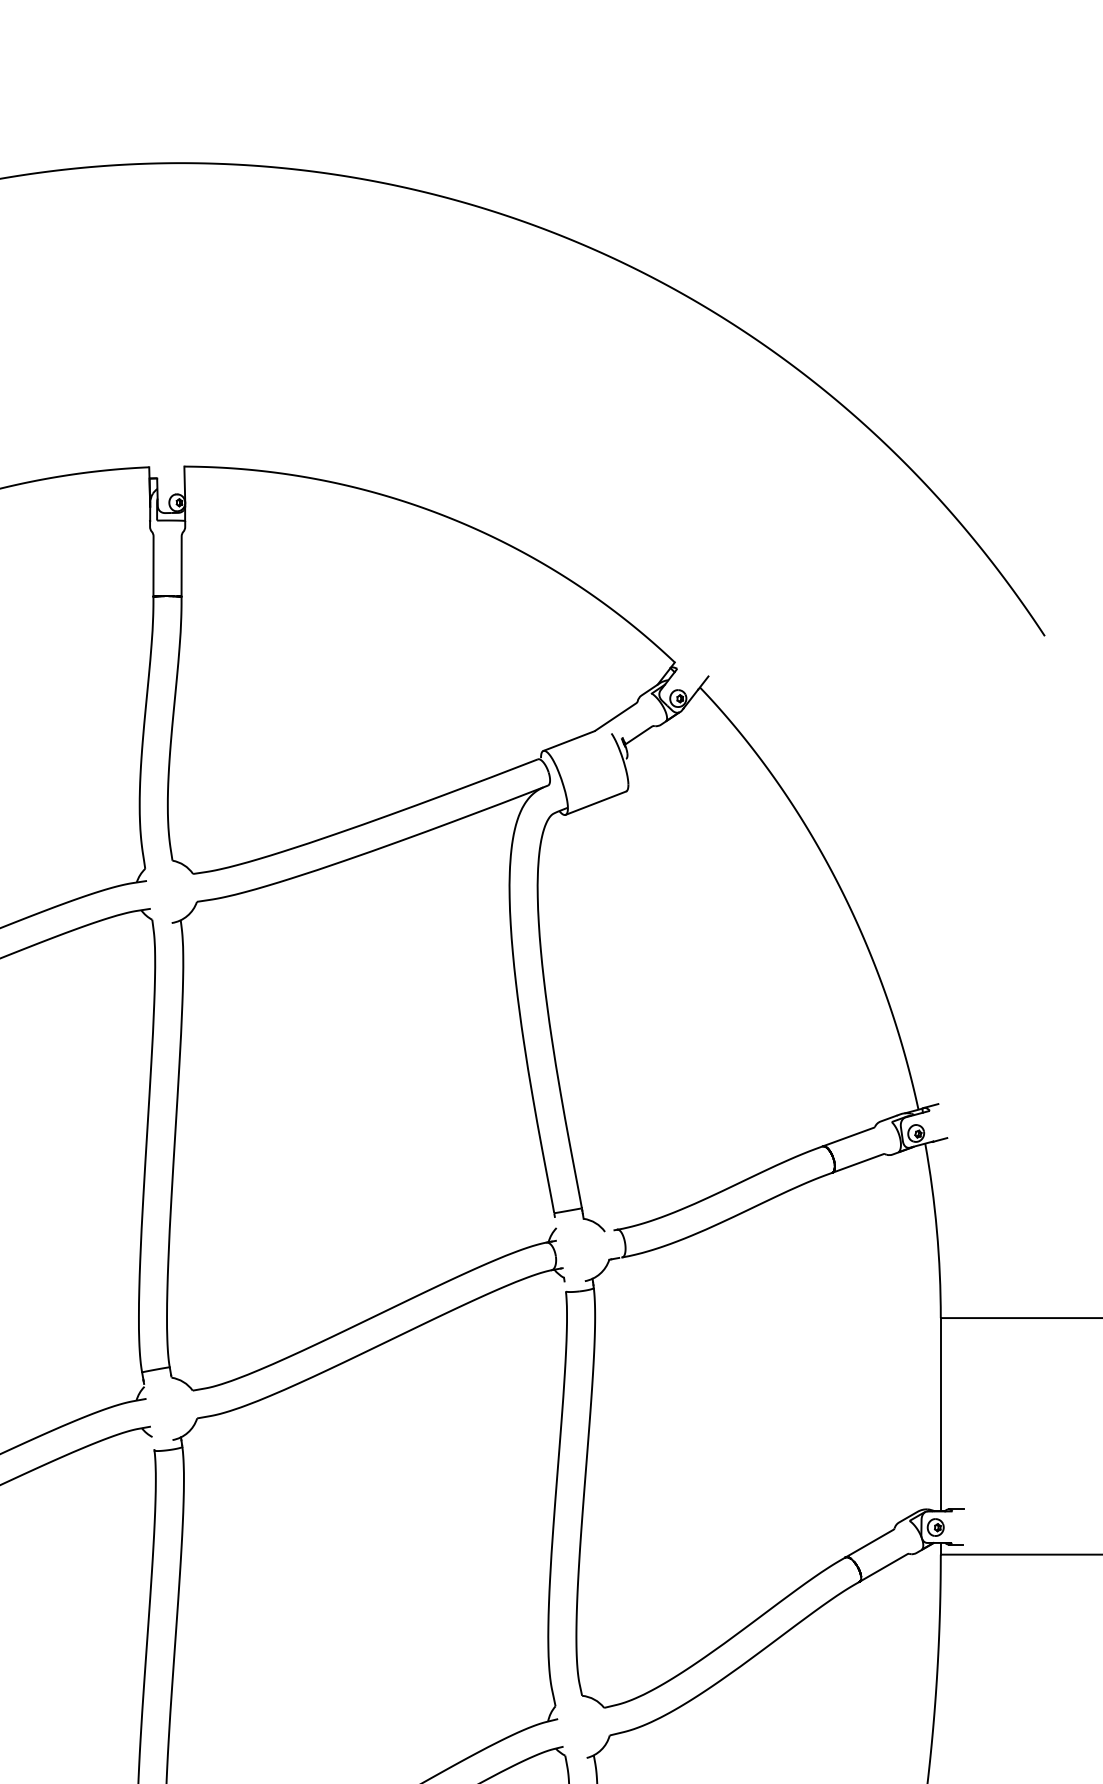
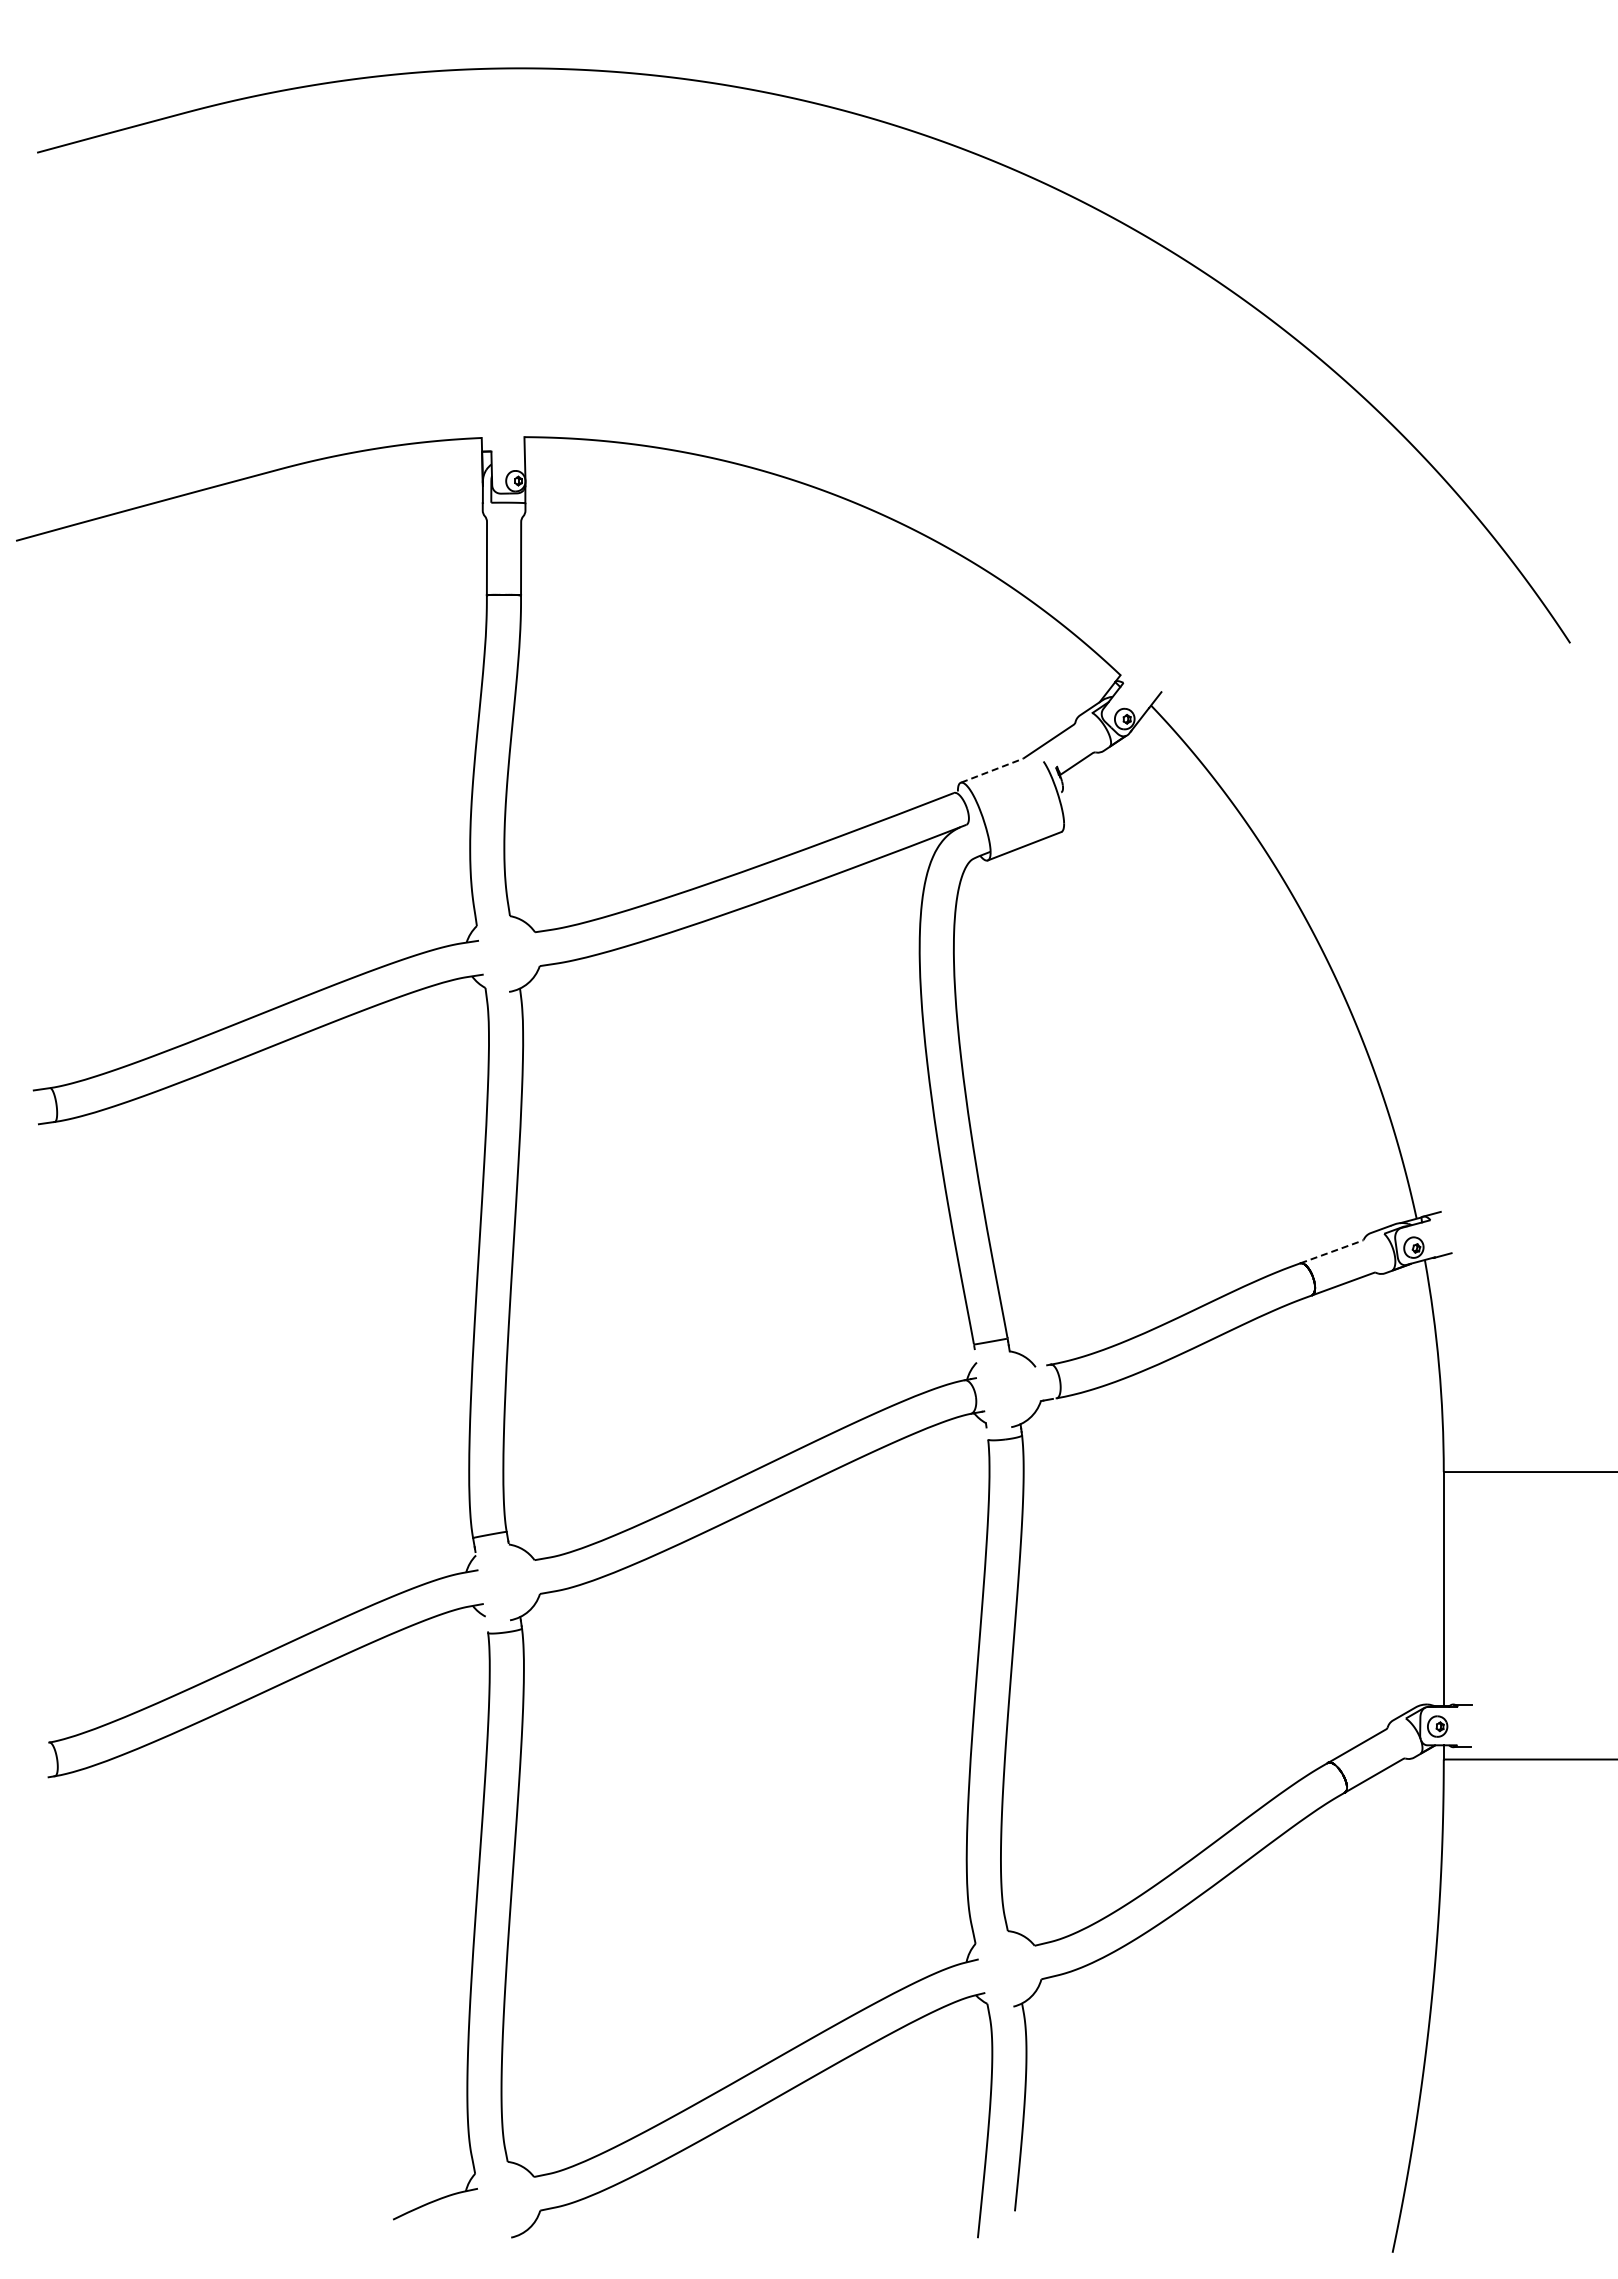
line: (569, 740) -> (992, 770), solid -> dashed
line: (851, 1135) -> (1335, 1250), solid -> dashed

